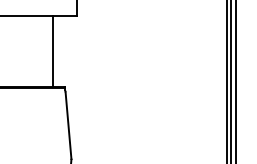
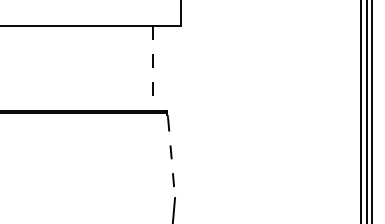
line: (53, 51) -> (153, 68), solid -> dashed
line: (68, 125) -> (171, 157), solid -> dashed

